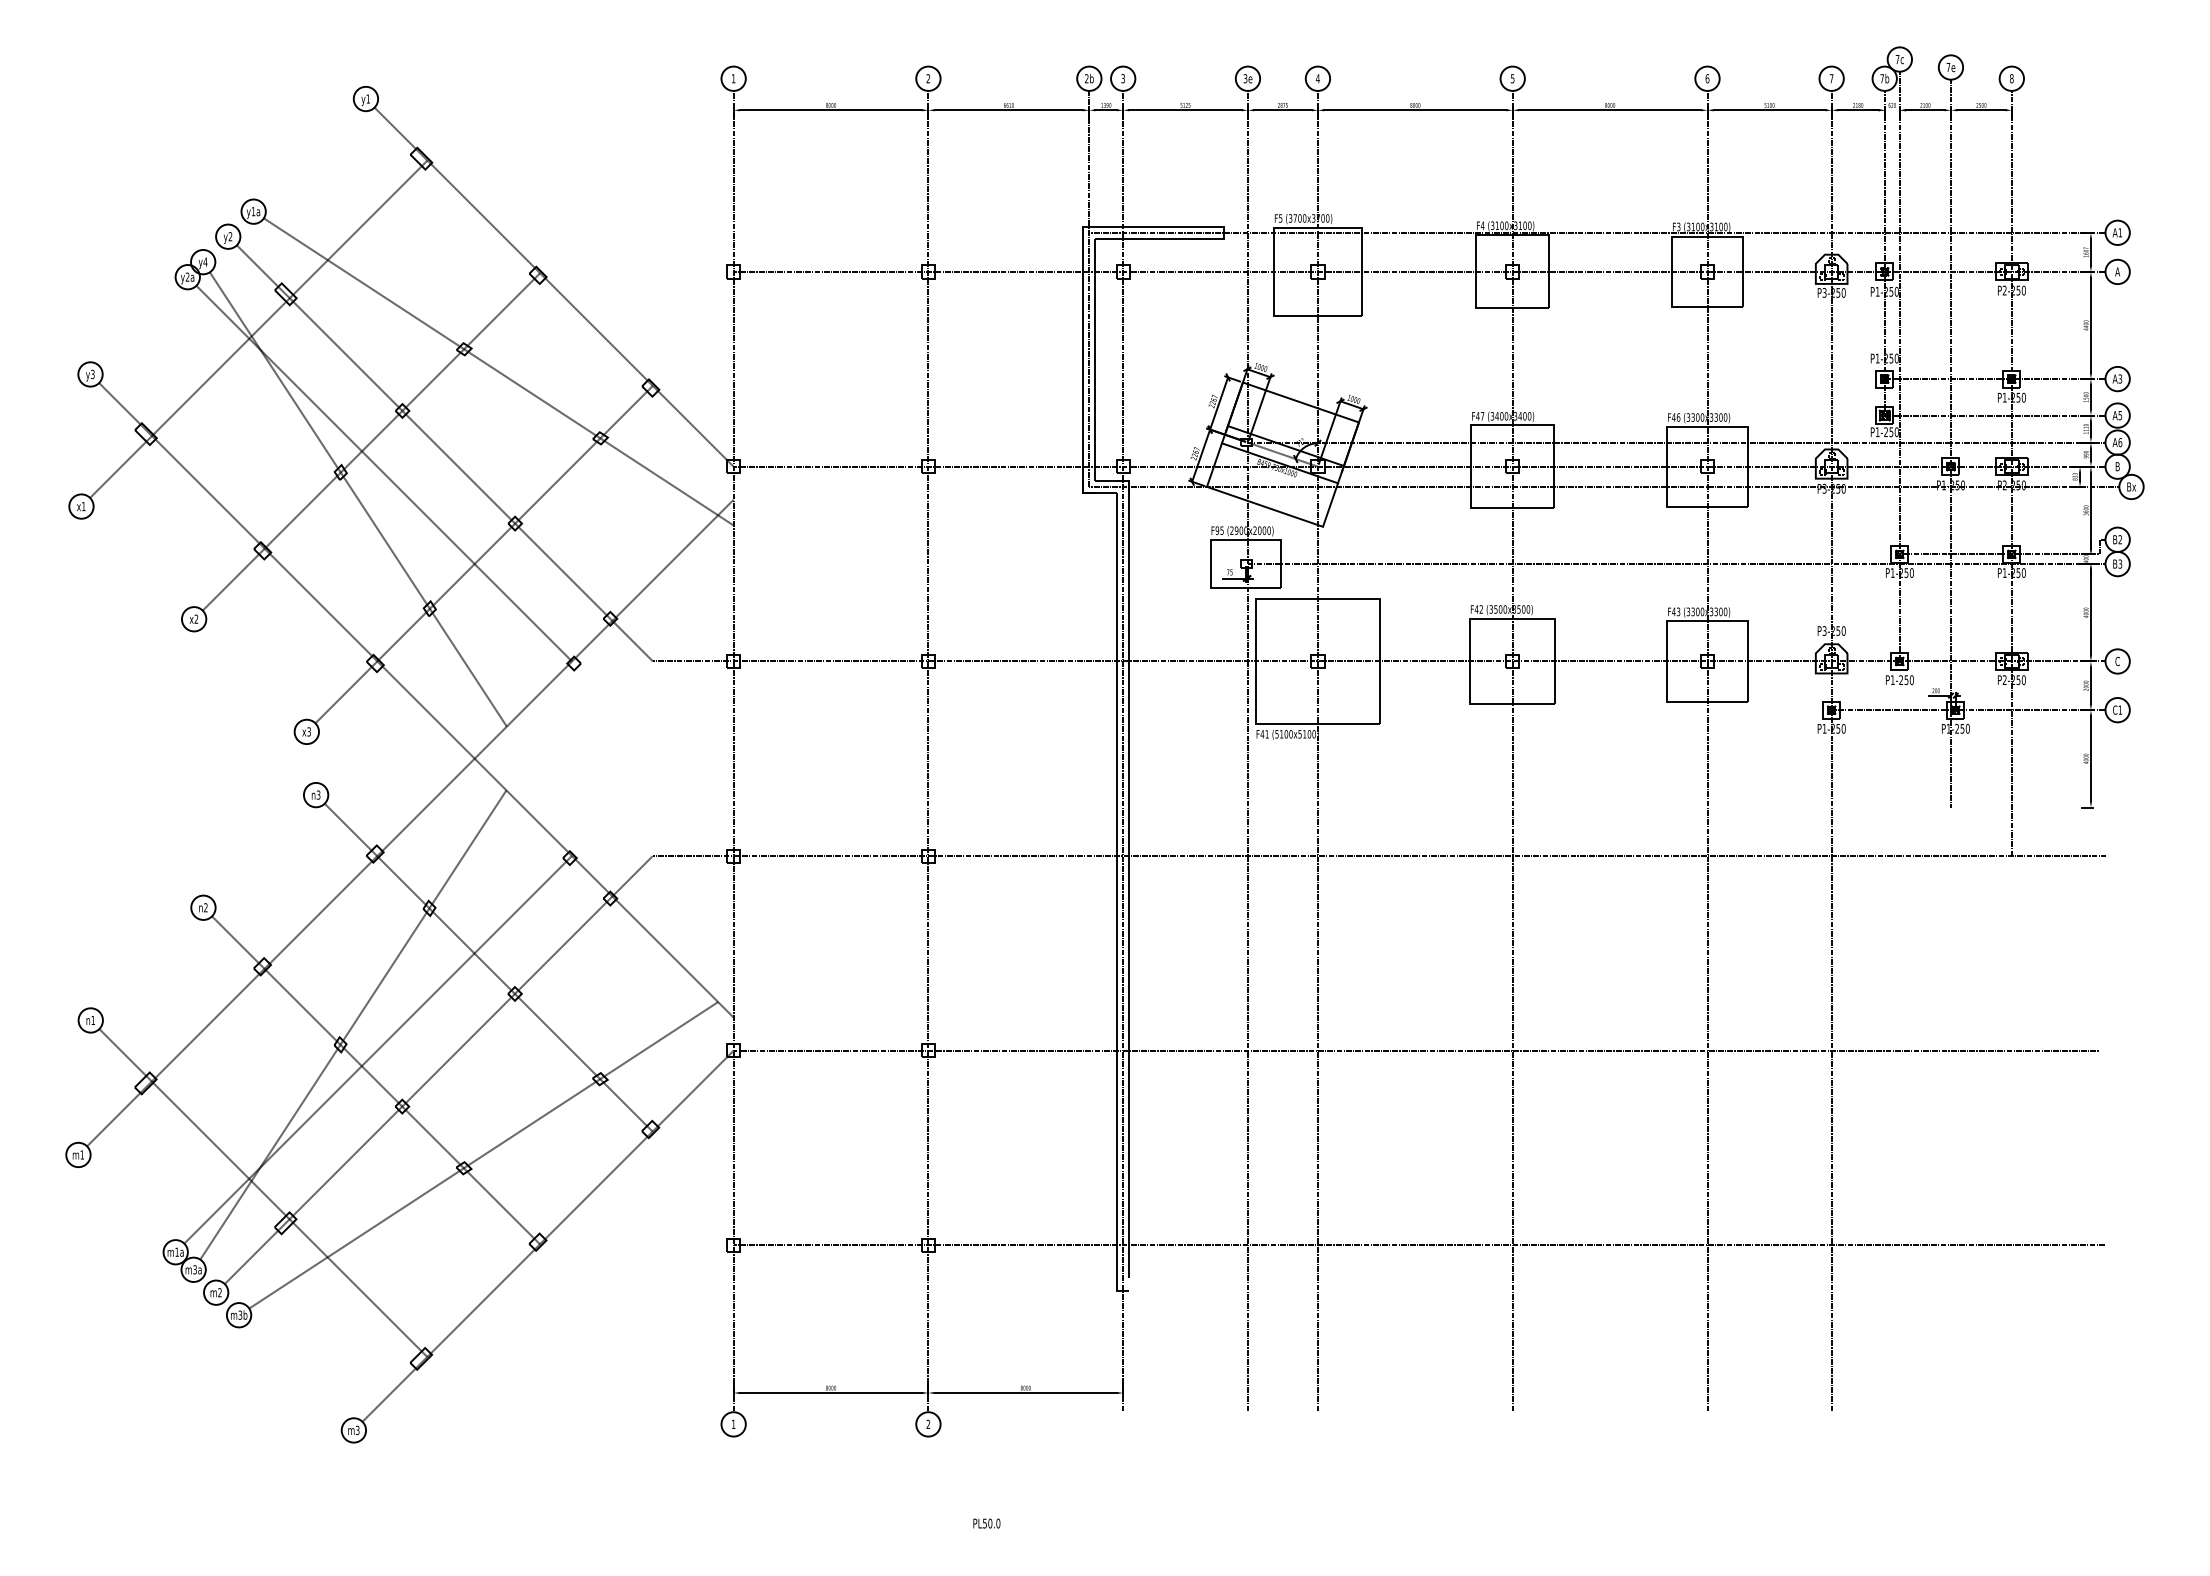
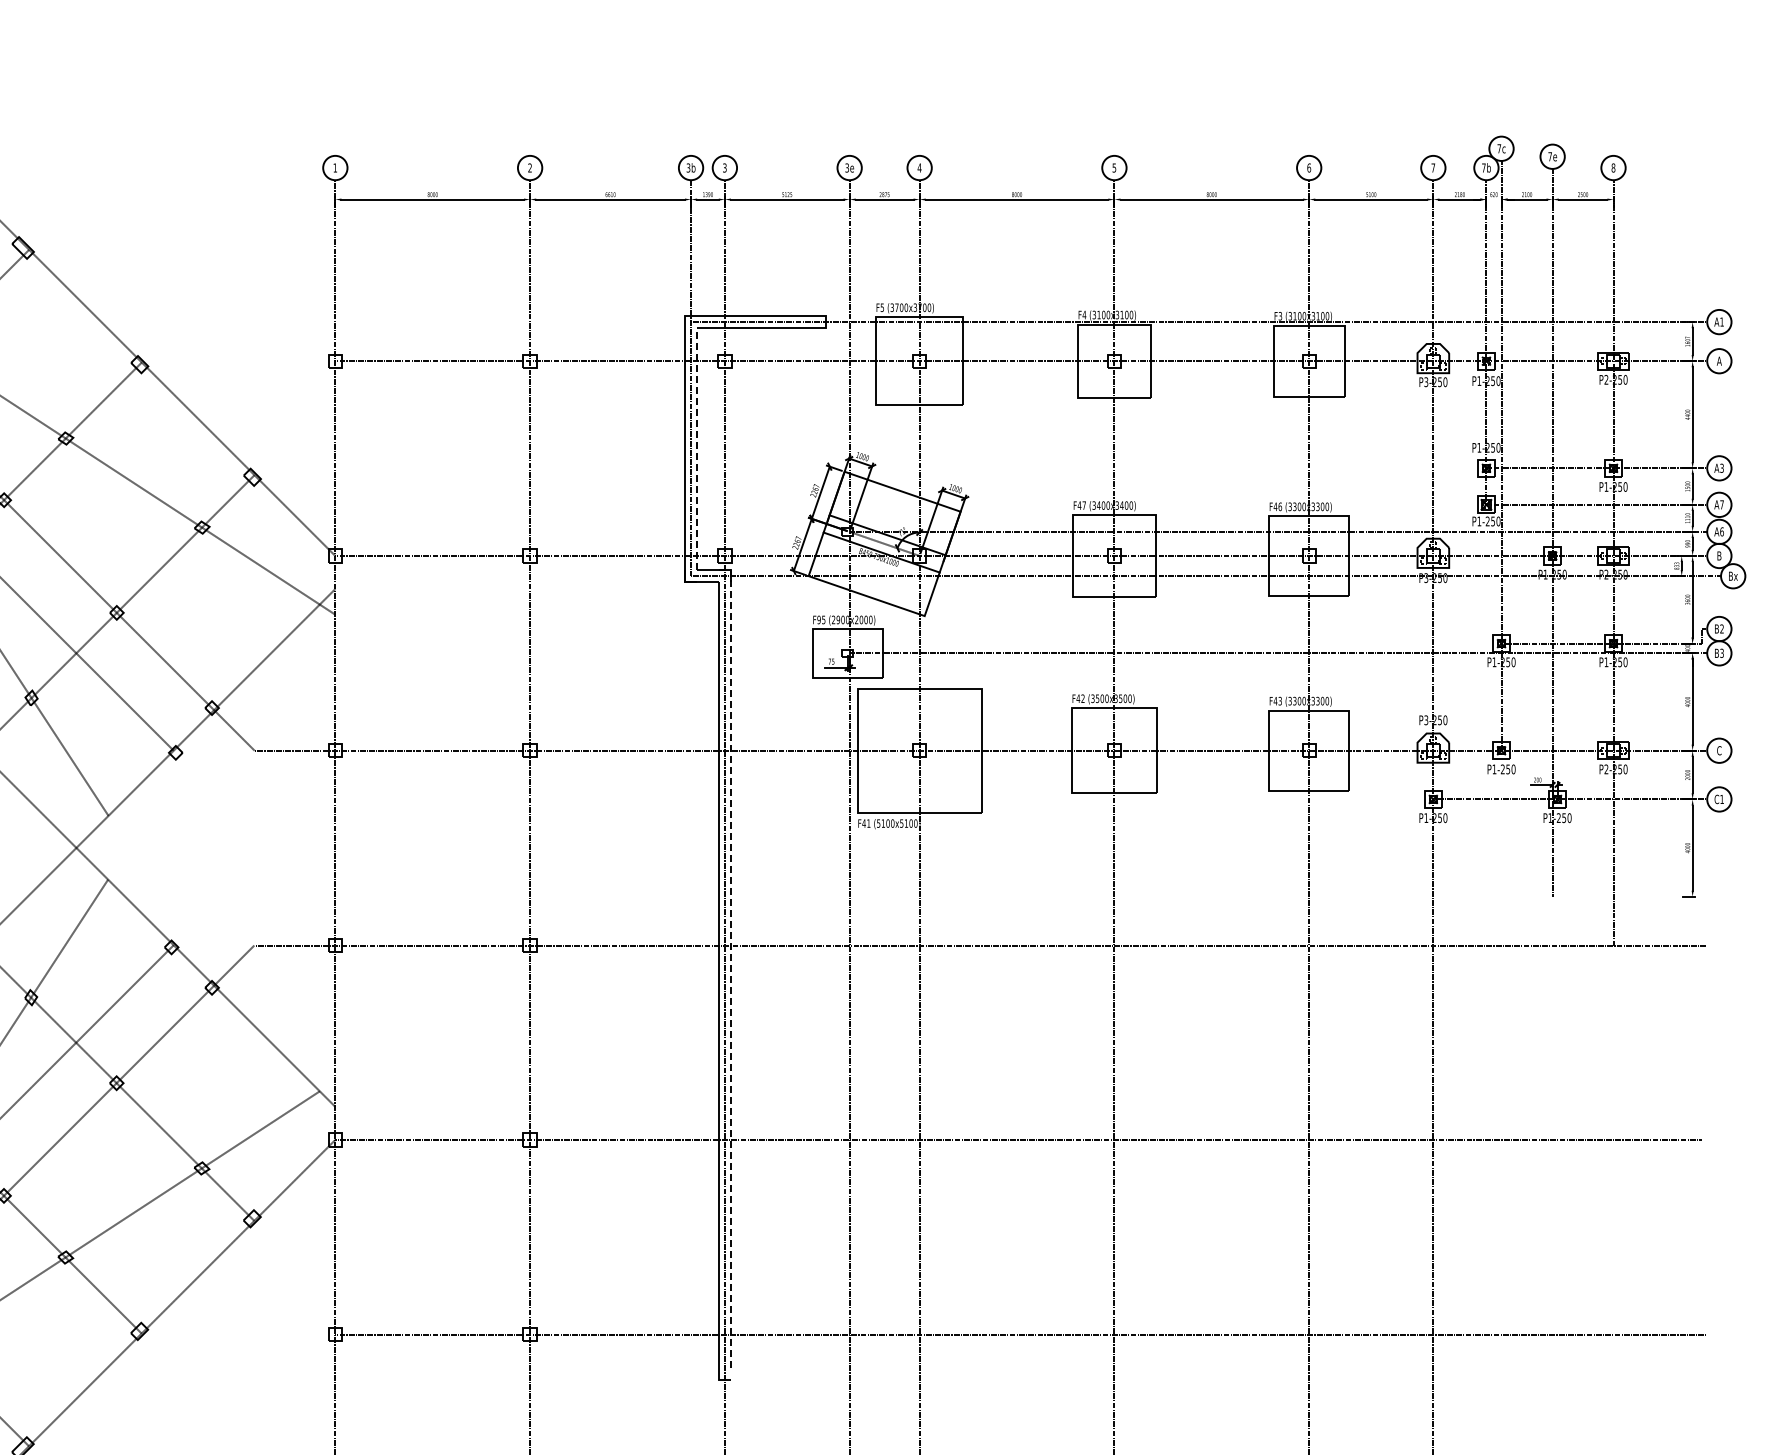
text: (1086, 79) -> (688, 168), 2b -> 3b
line: (1095, 359) -> (697, 448), solid -> dashed
text: (2120, 415) -> (1722, 504), A5 -> A7
line: (1129, 872) -> (731, 961), solid -> dashed

